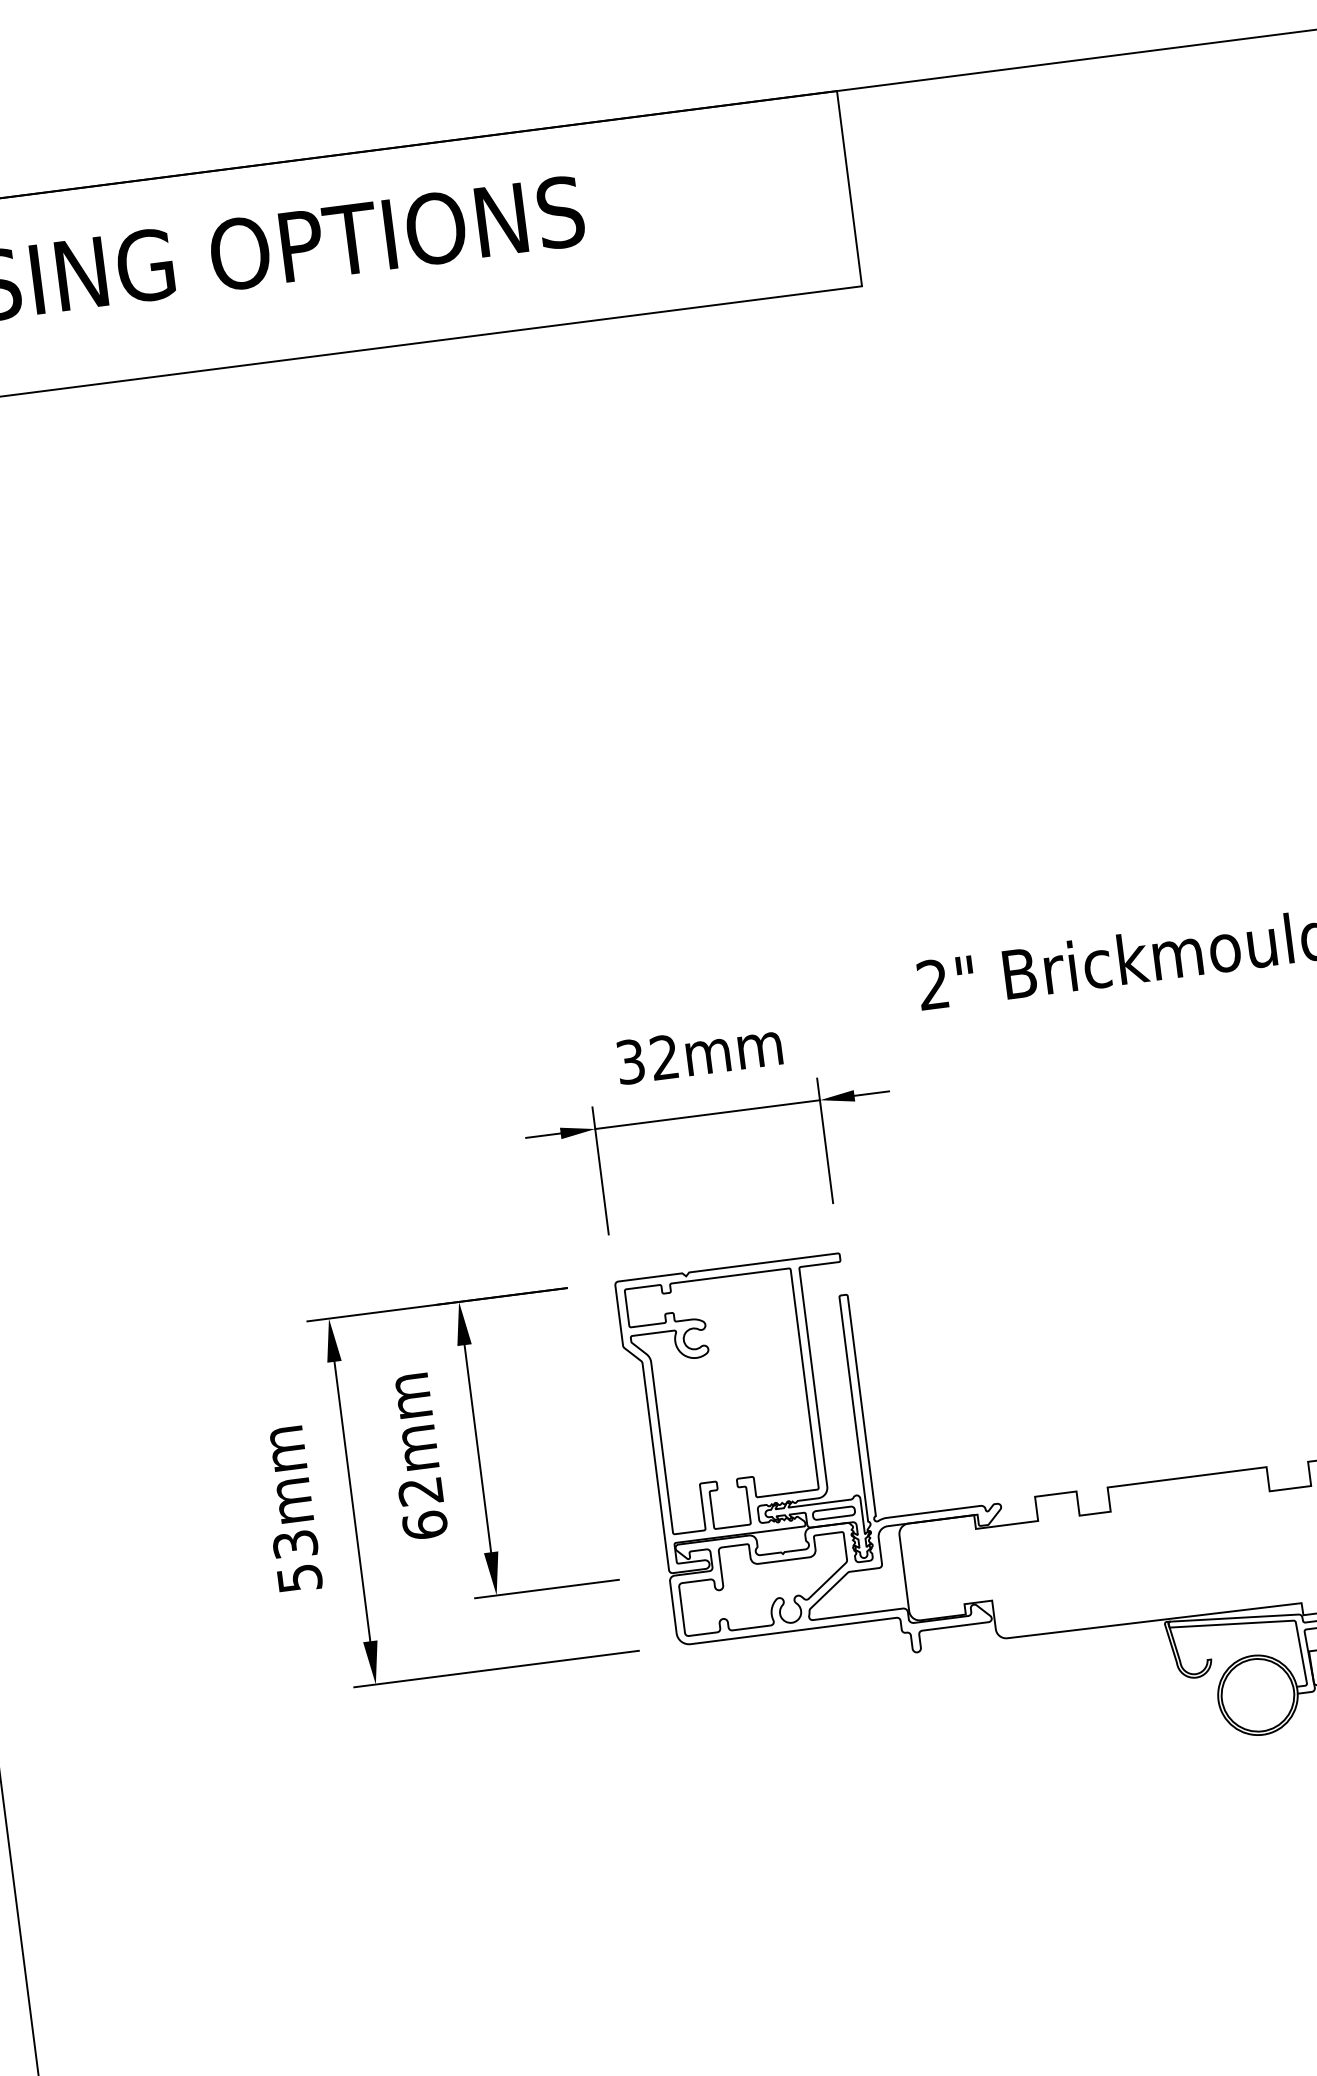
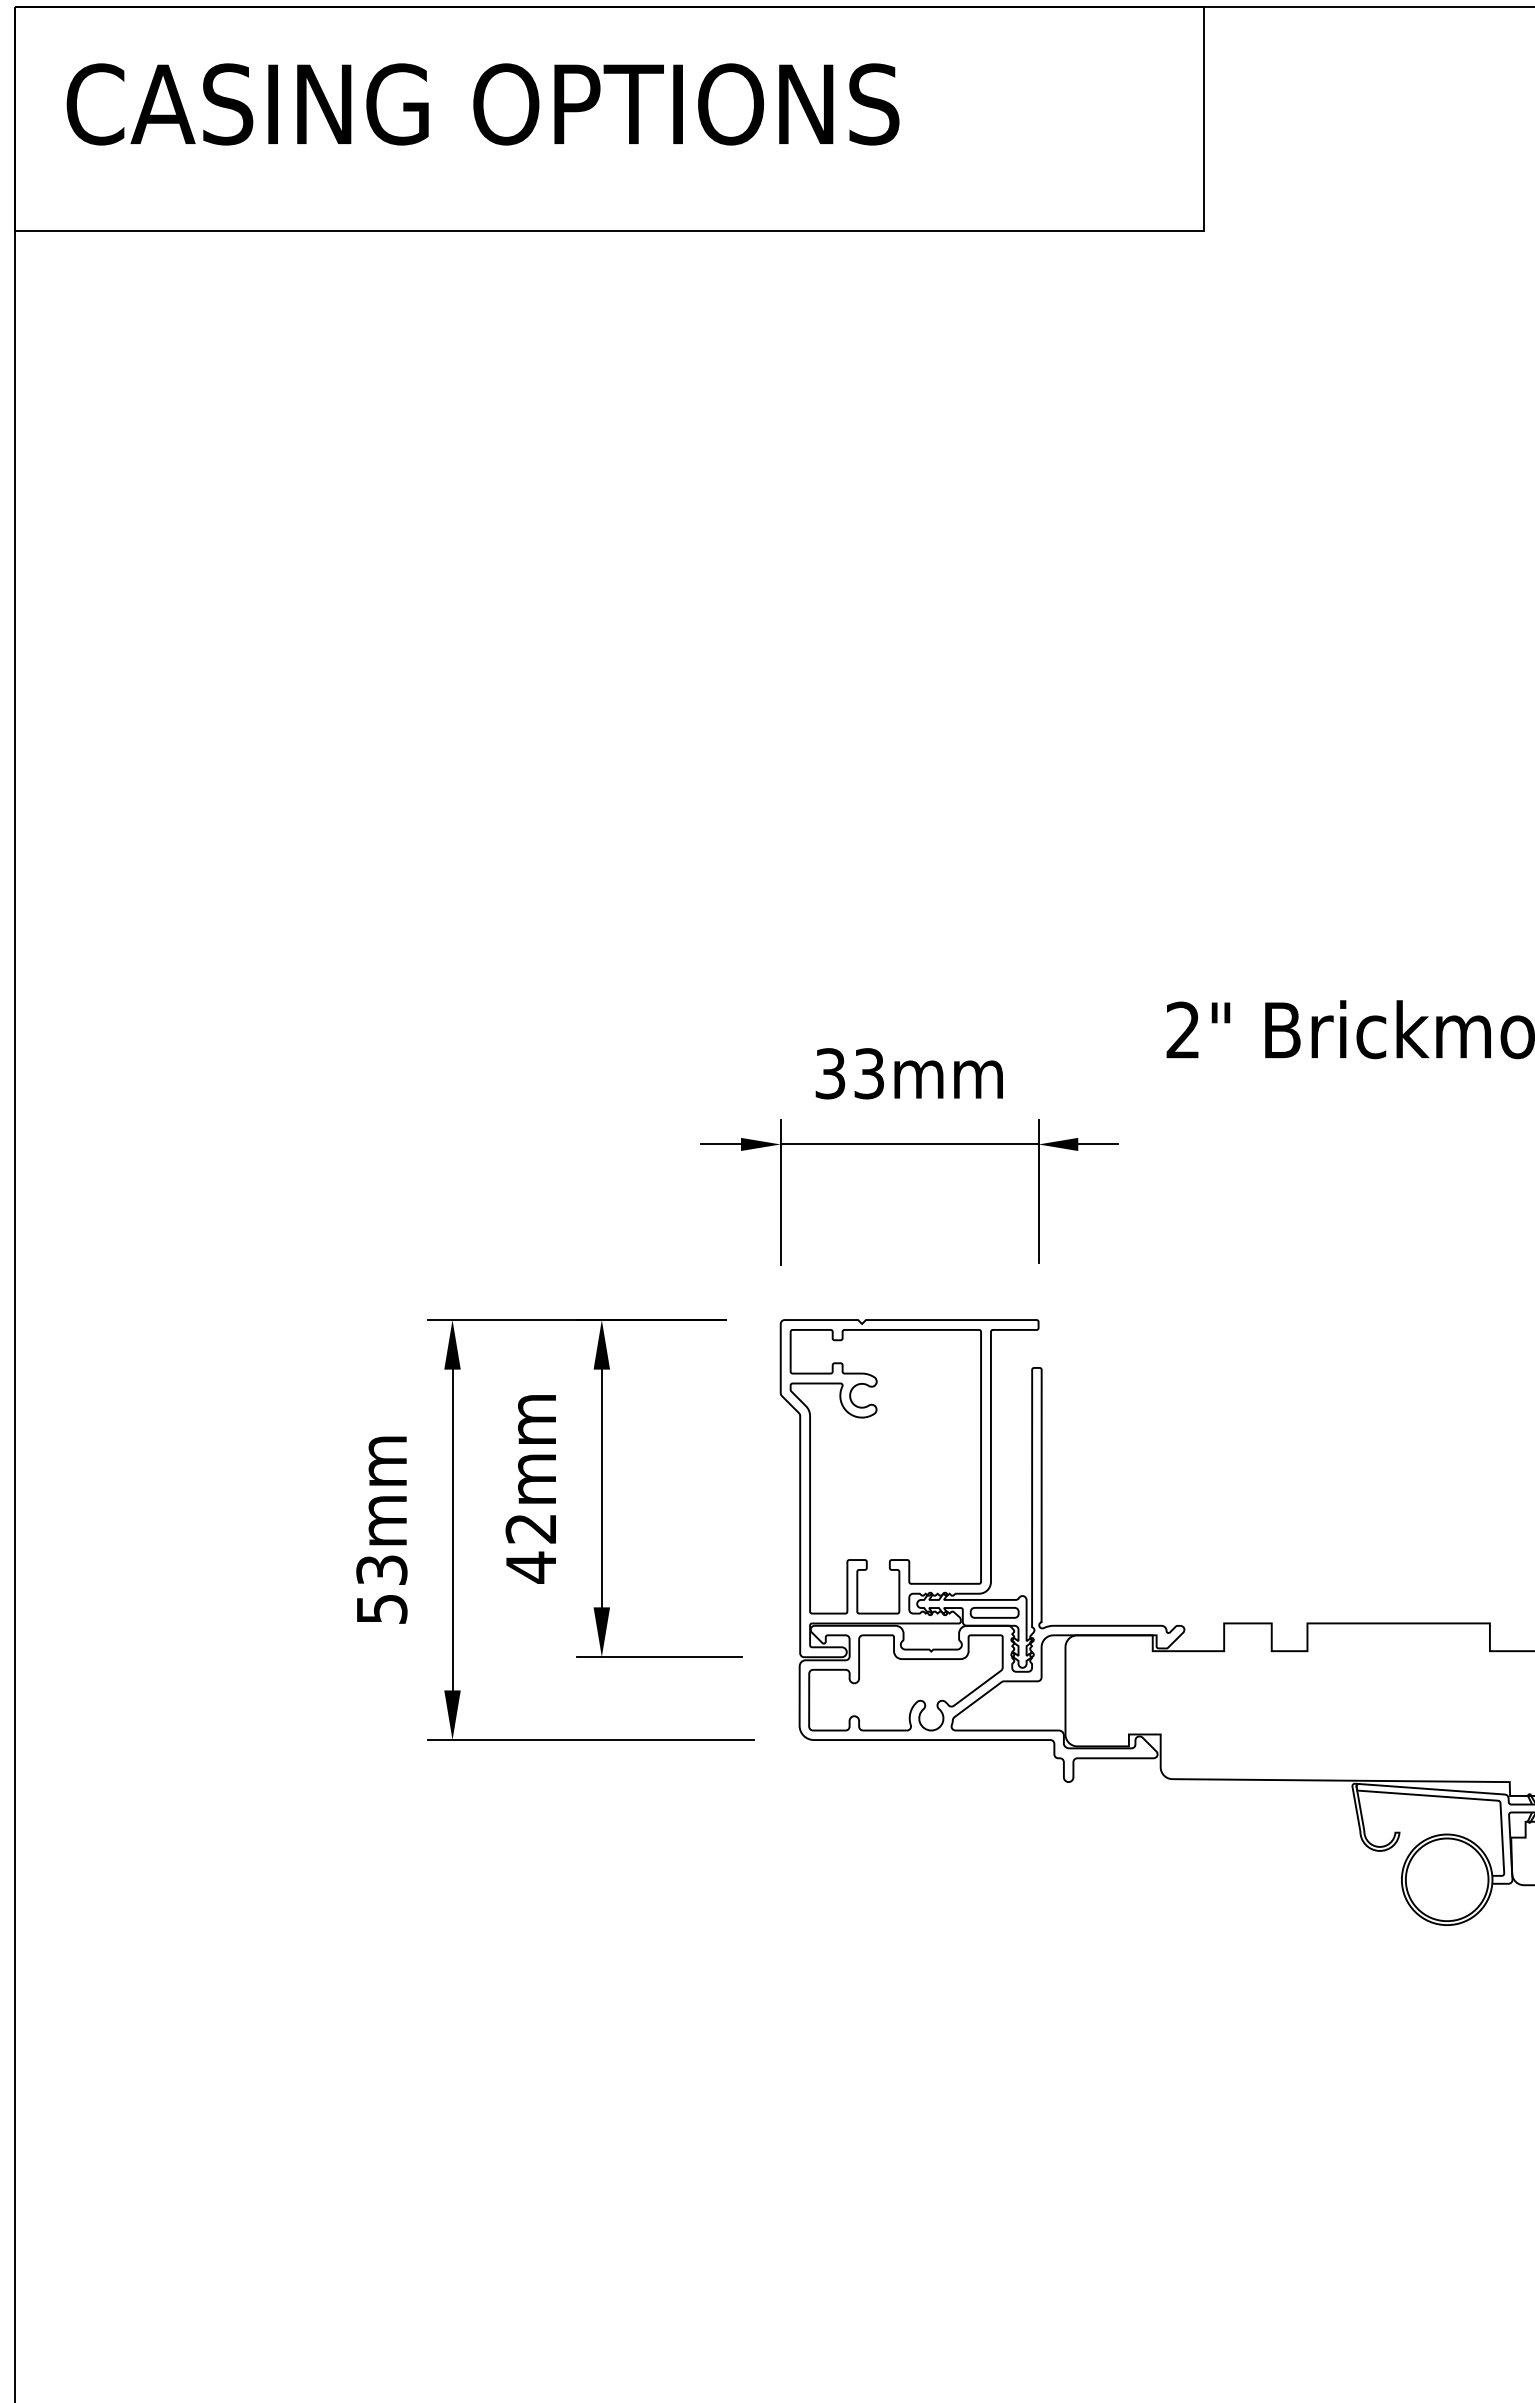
text: (663, 1057) -> (868, 1073), 32mm -> 33mm
text: (424, 1525) -> (530, 1567), 62mm -> 42mm

